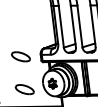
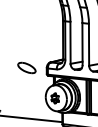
part: (24, 89) -> (26, 100), removed

